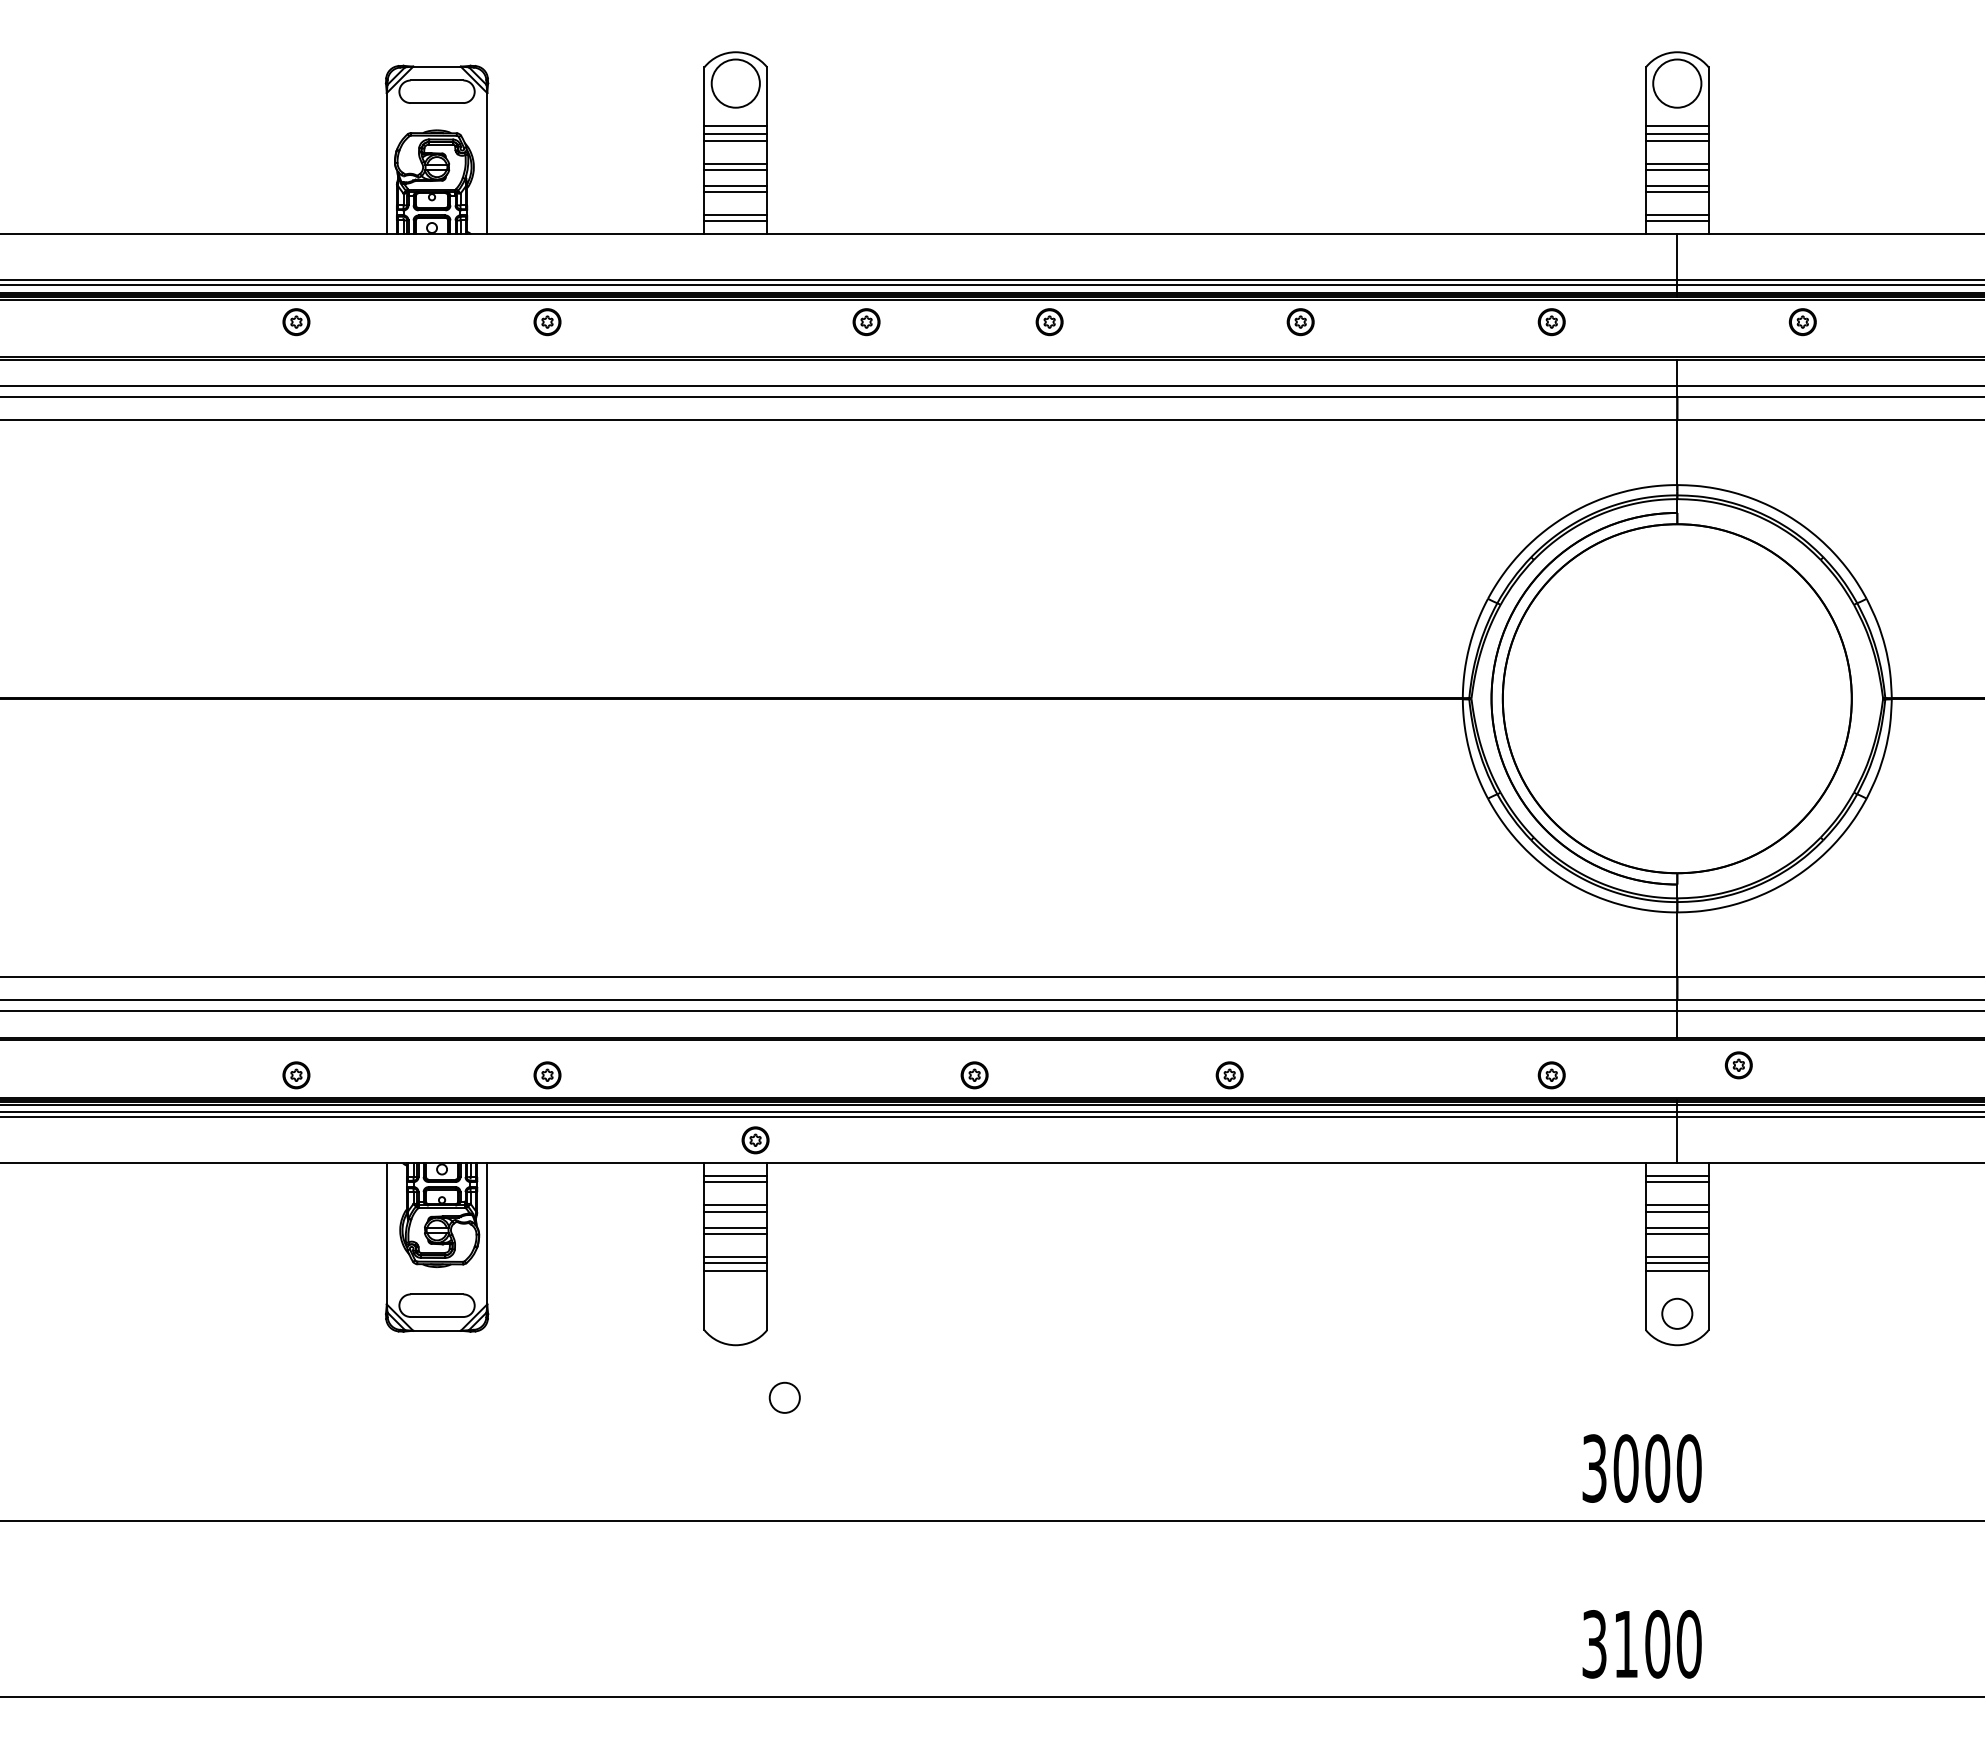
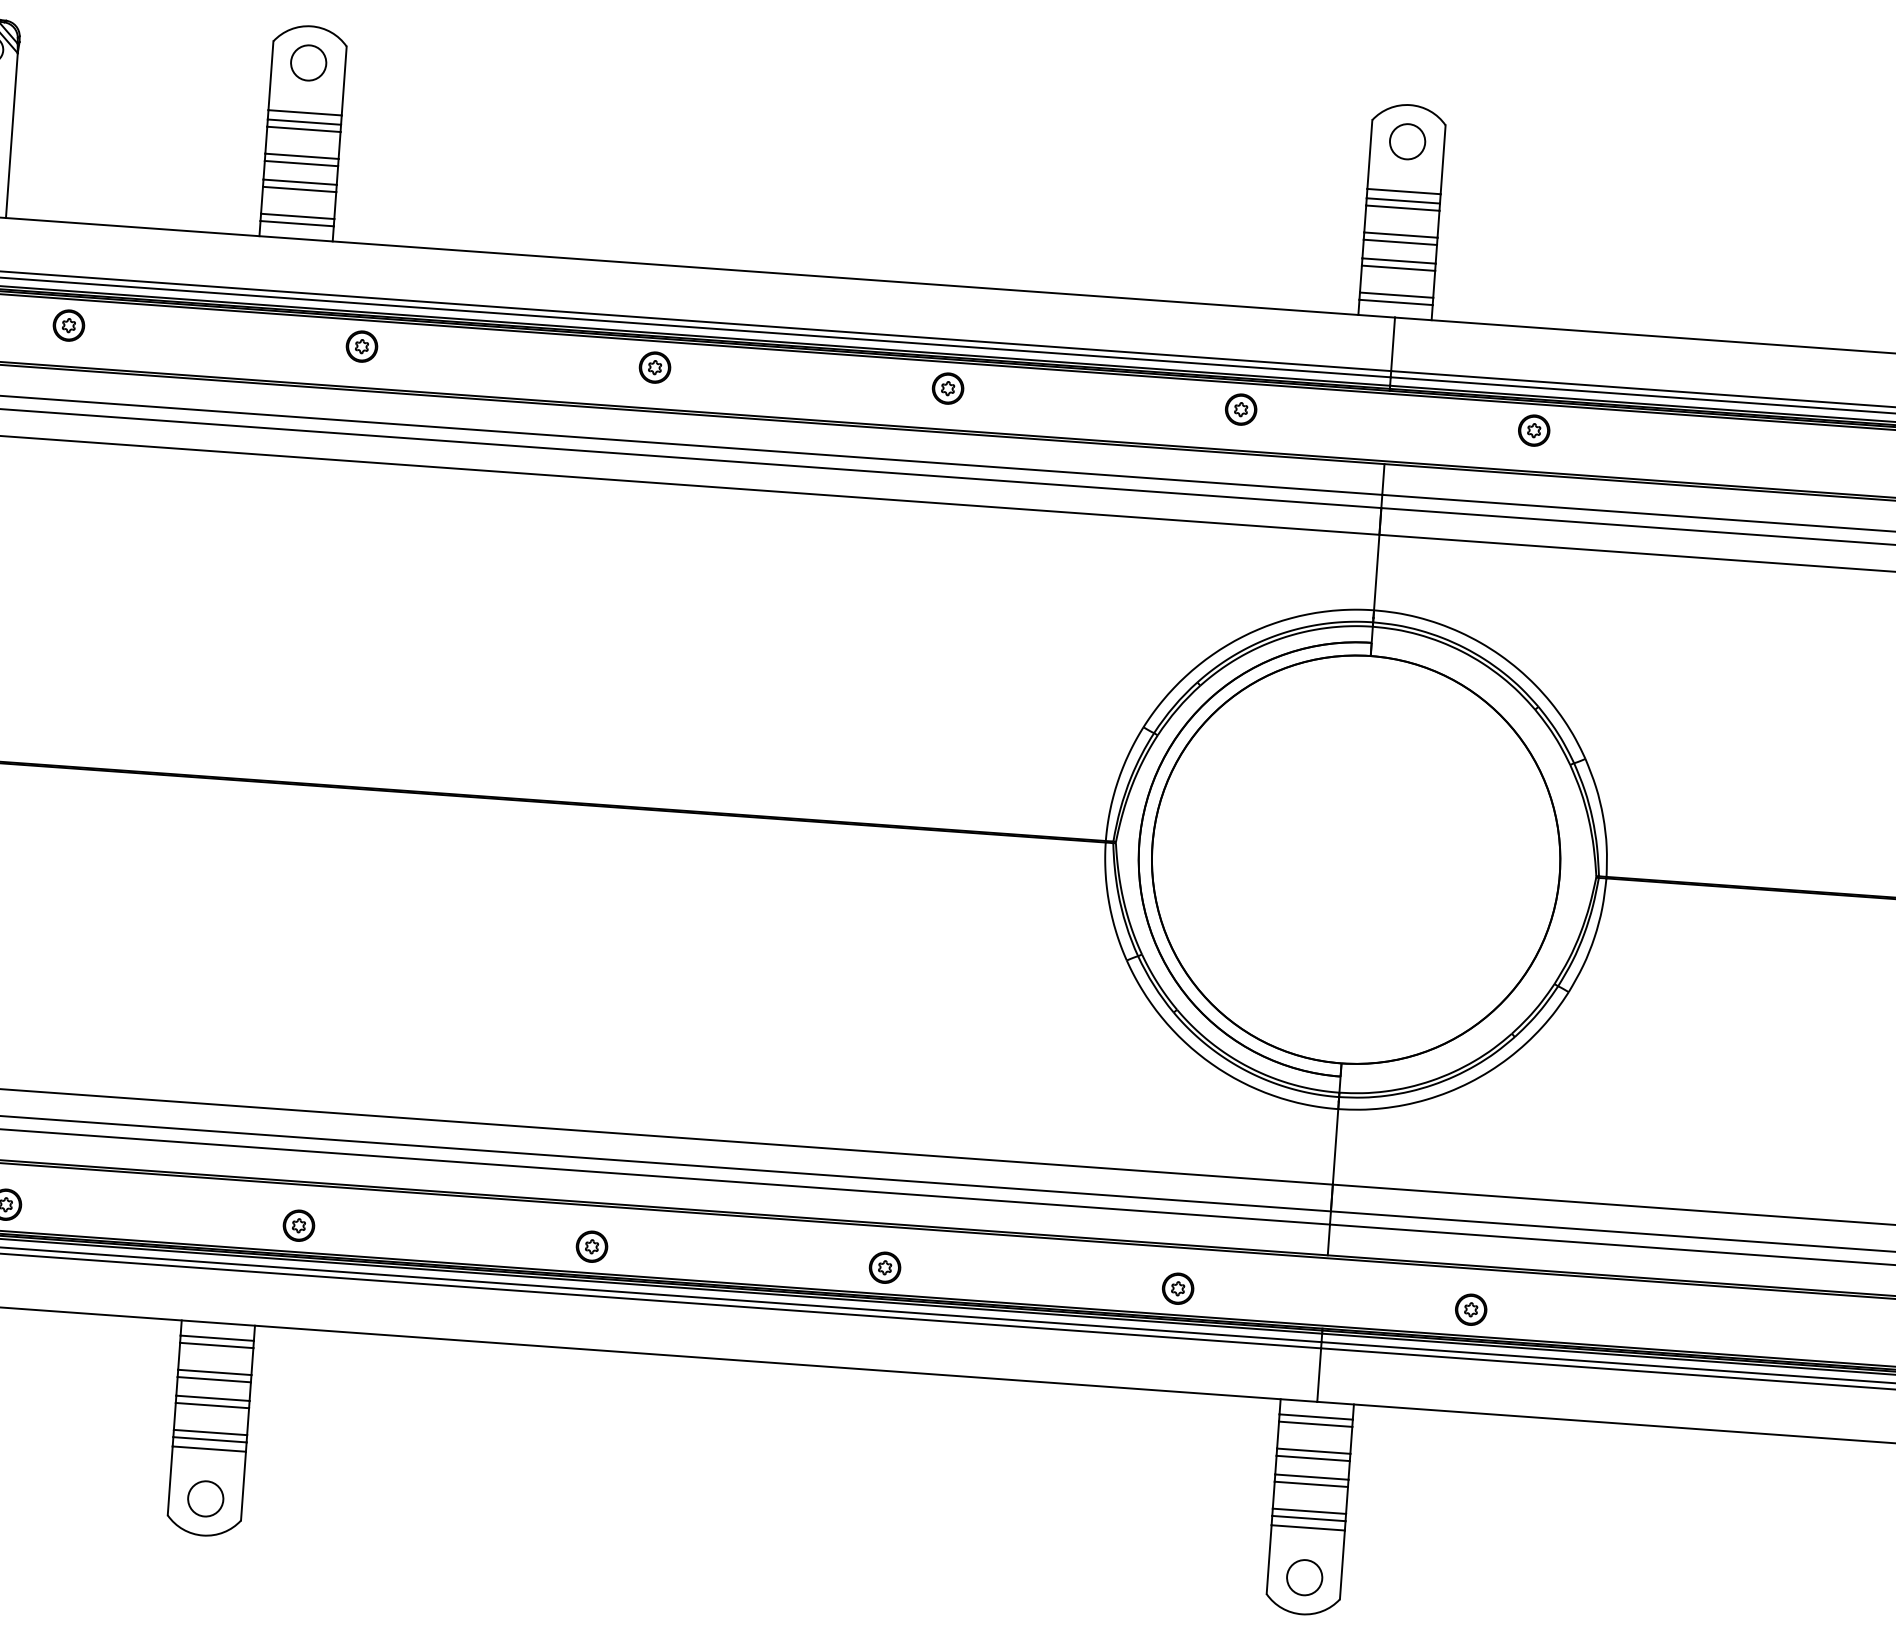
circle: (735, 83) -> (308, 62), size x0.62
circle: (1677, 83) -> (1407, 141), size x0.62
part: (866, 322) -> (361, 347), moved
part: (1738, 1065) -> (1470, 1309), moved
part: (974, 1075) -> (591, 1246), moved
part: (1229, 1075) -> (884, 1267), moved
part: (755, 1140) -> (298, 1225), moved
circle: (784, 1397) -> (205, 1498), moved

